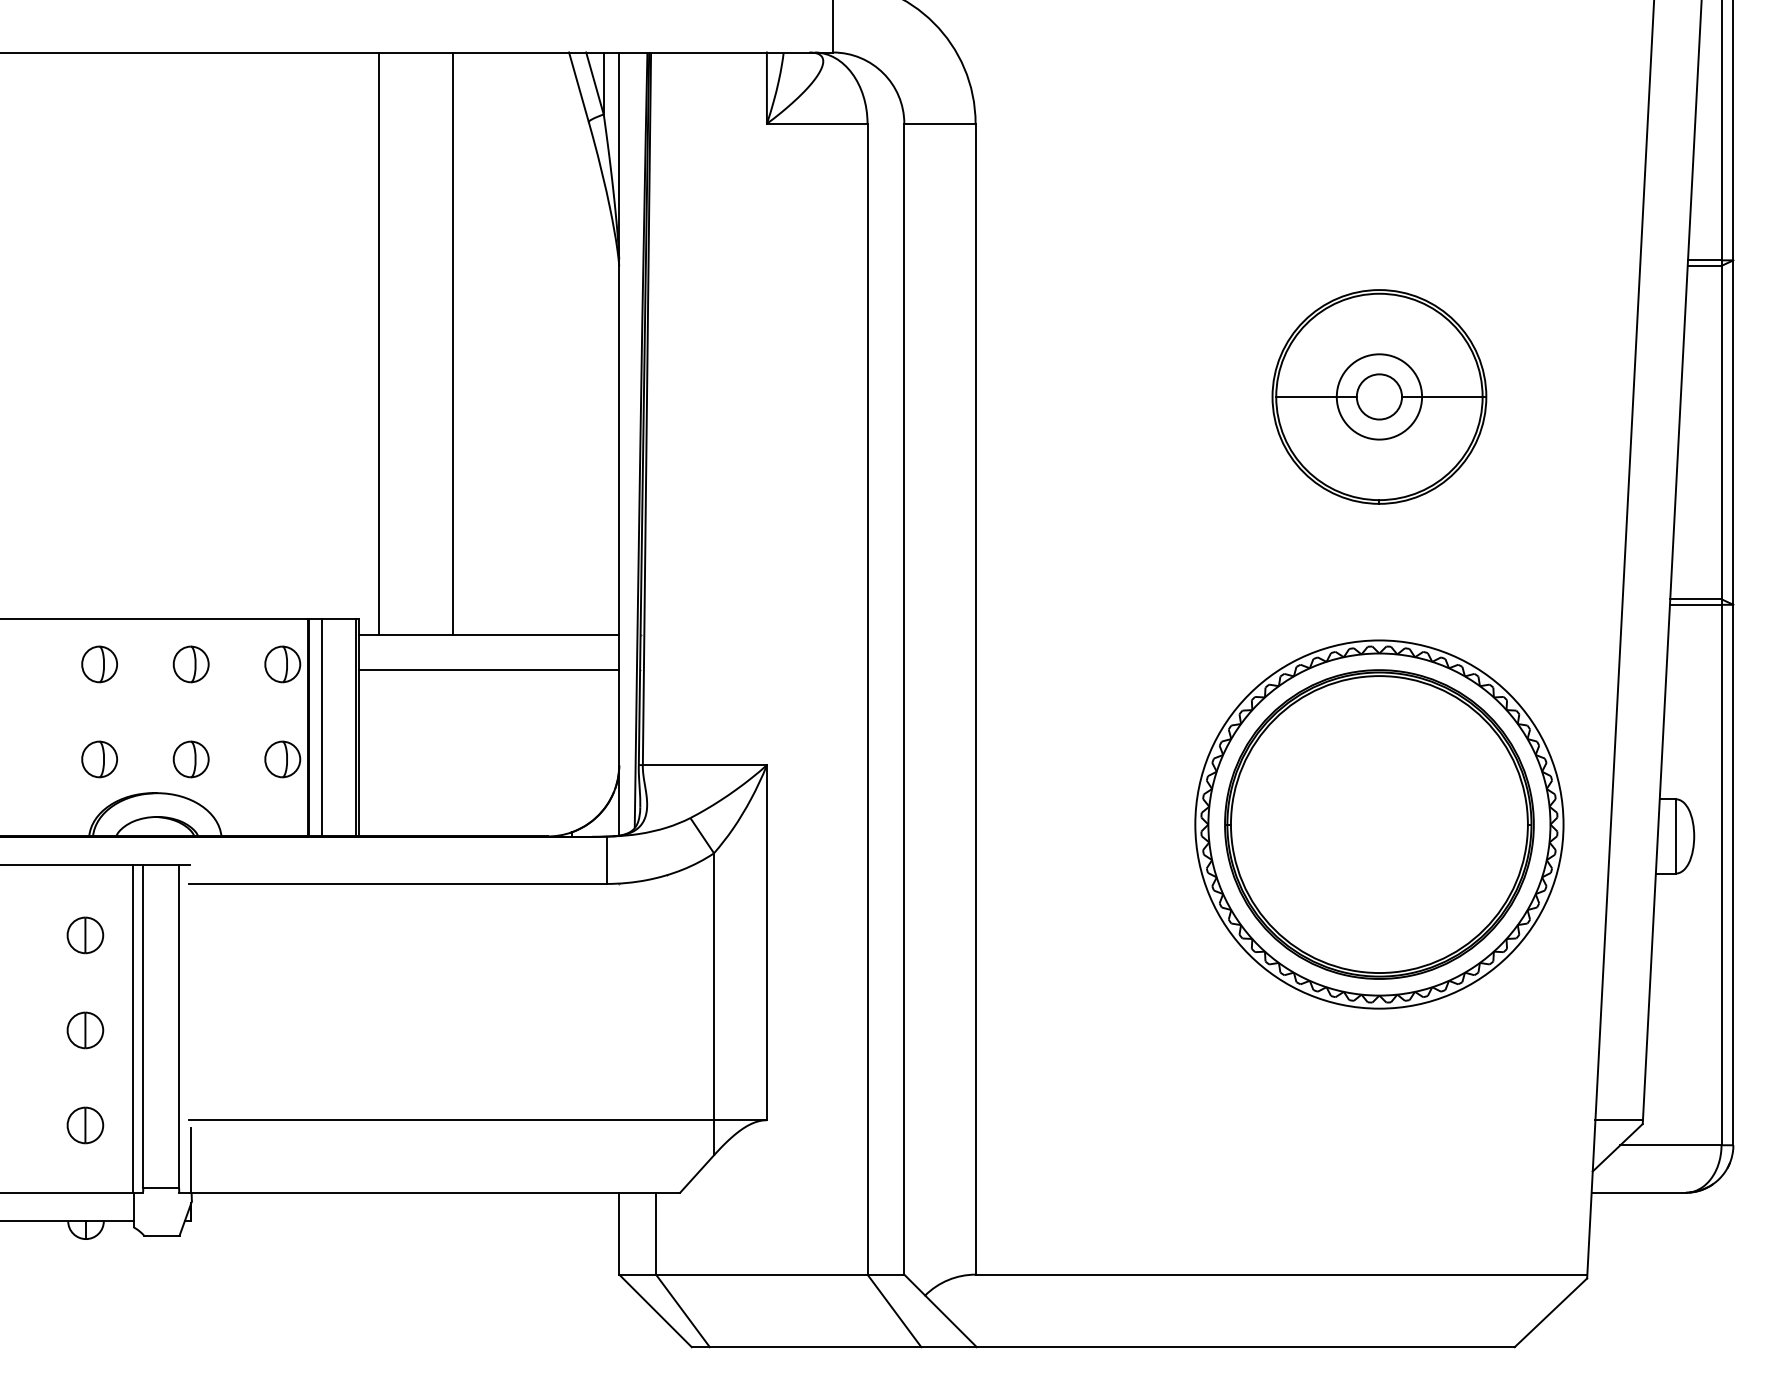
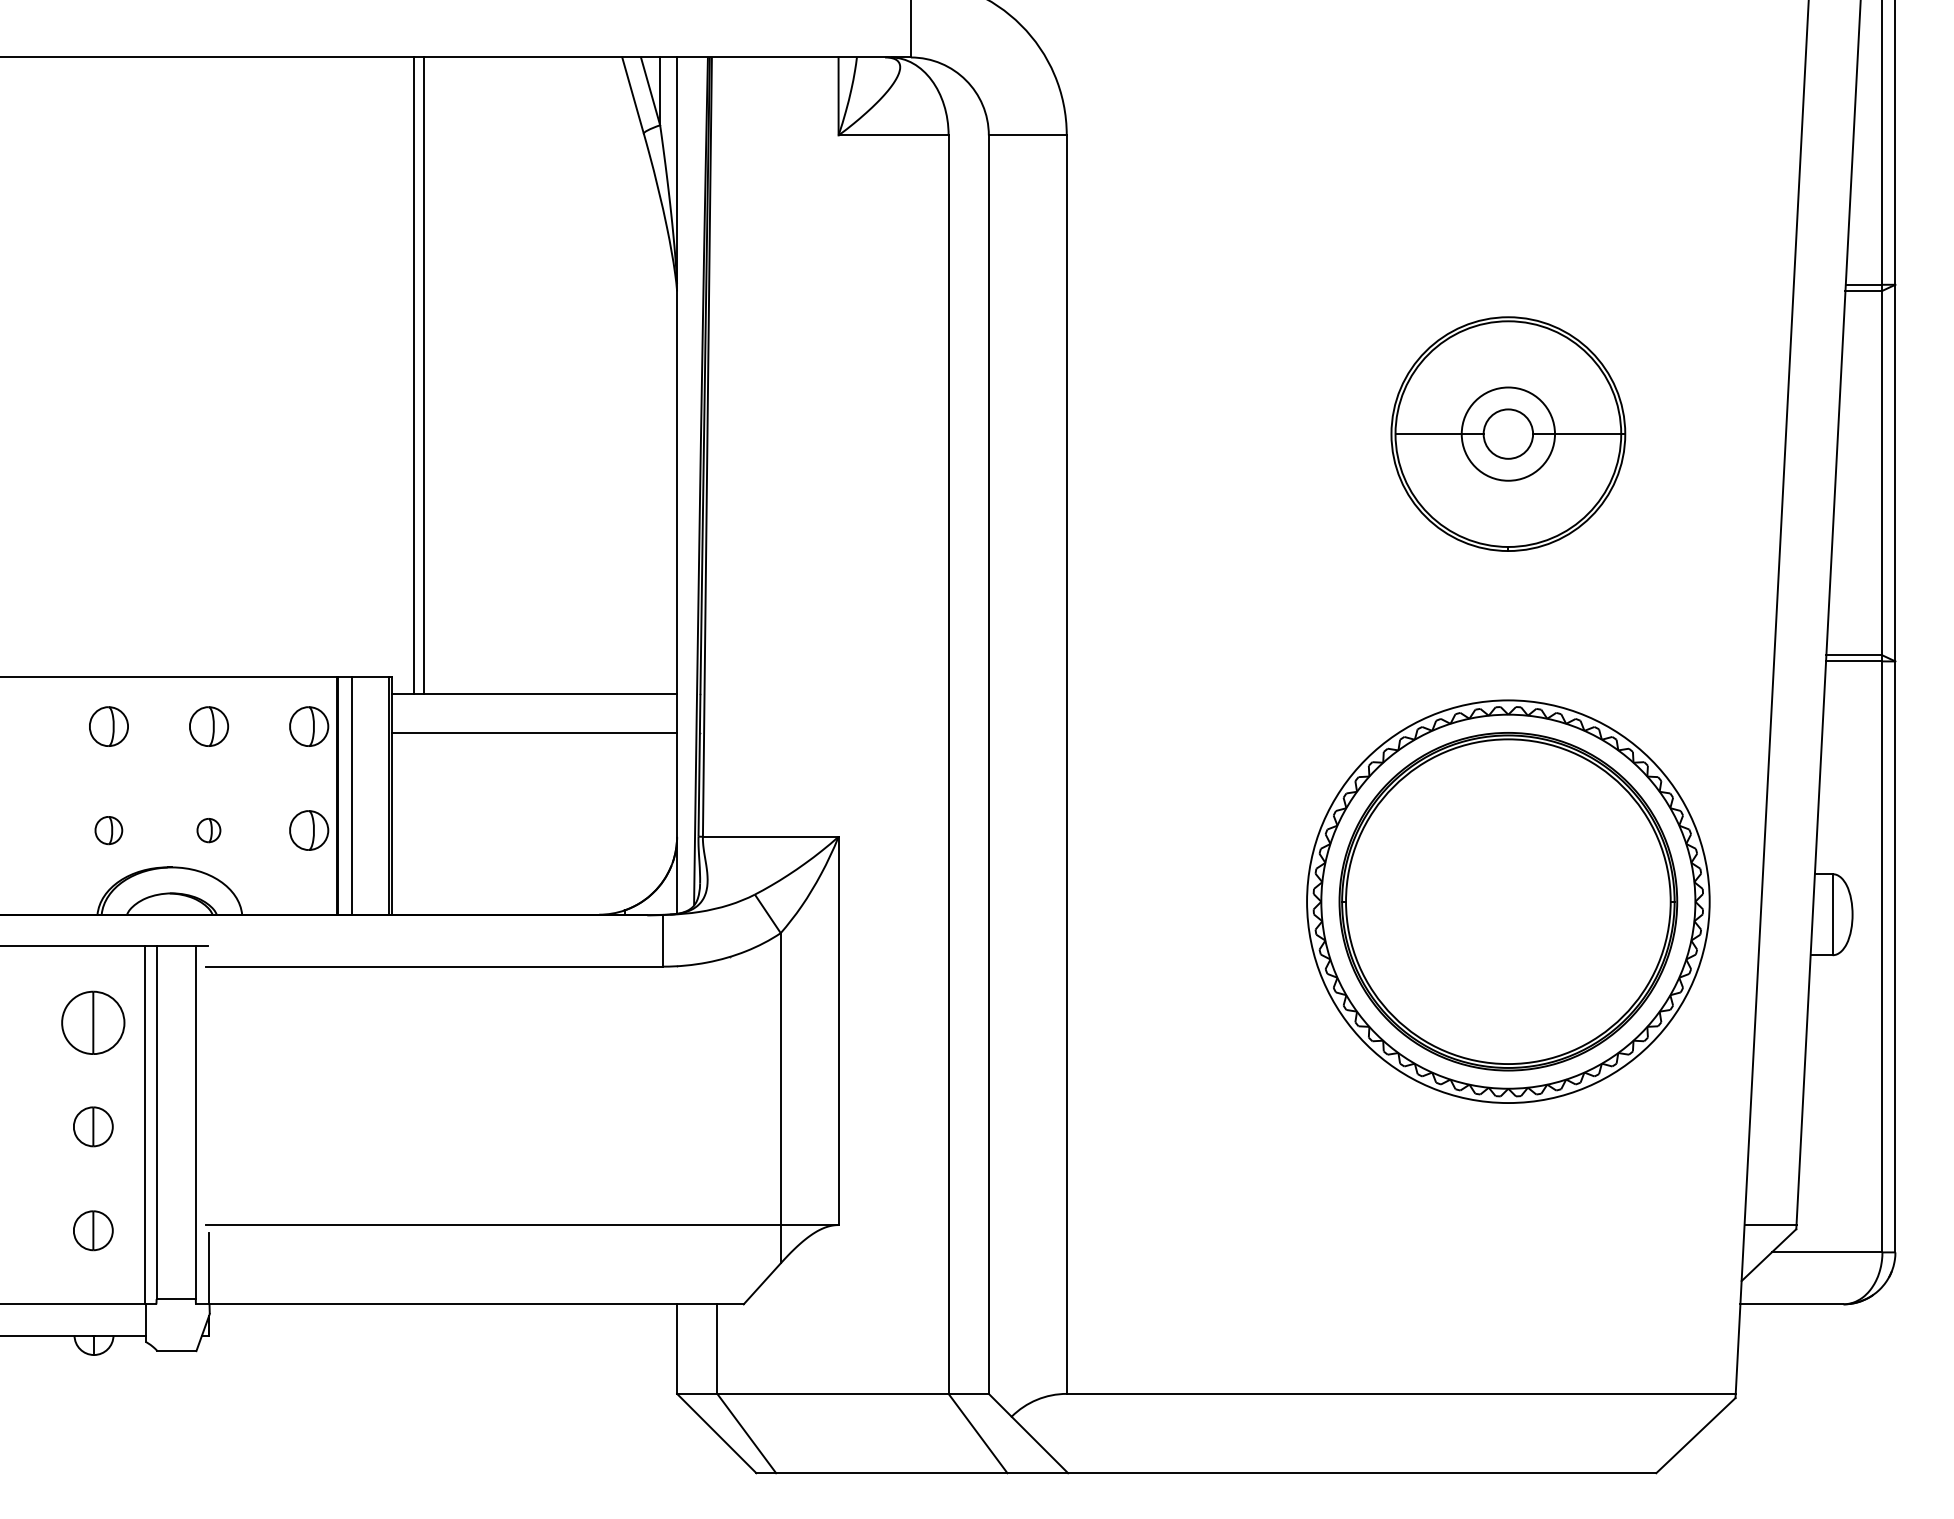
line: (453, 343) -> (424, 375), moved
part: (99, 759) -> (108, 830), size x0.7
part: (190, 759) -> (208, 830), size x0.6
part: (85, 935) -> (93, 1023), size x1.6

